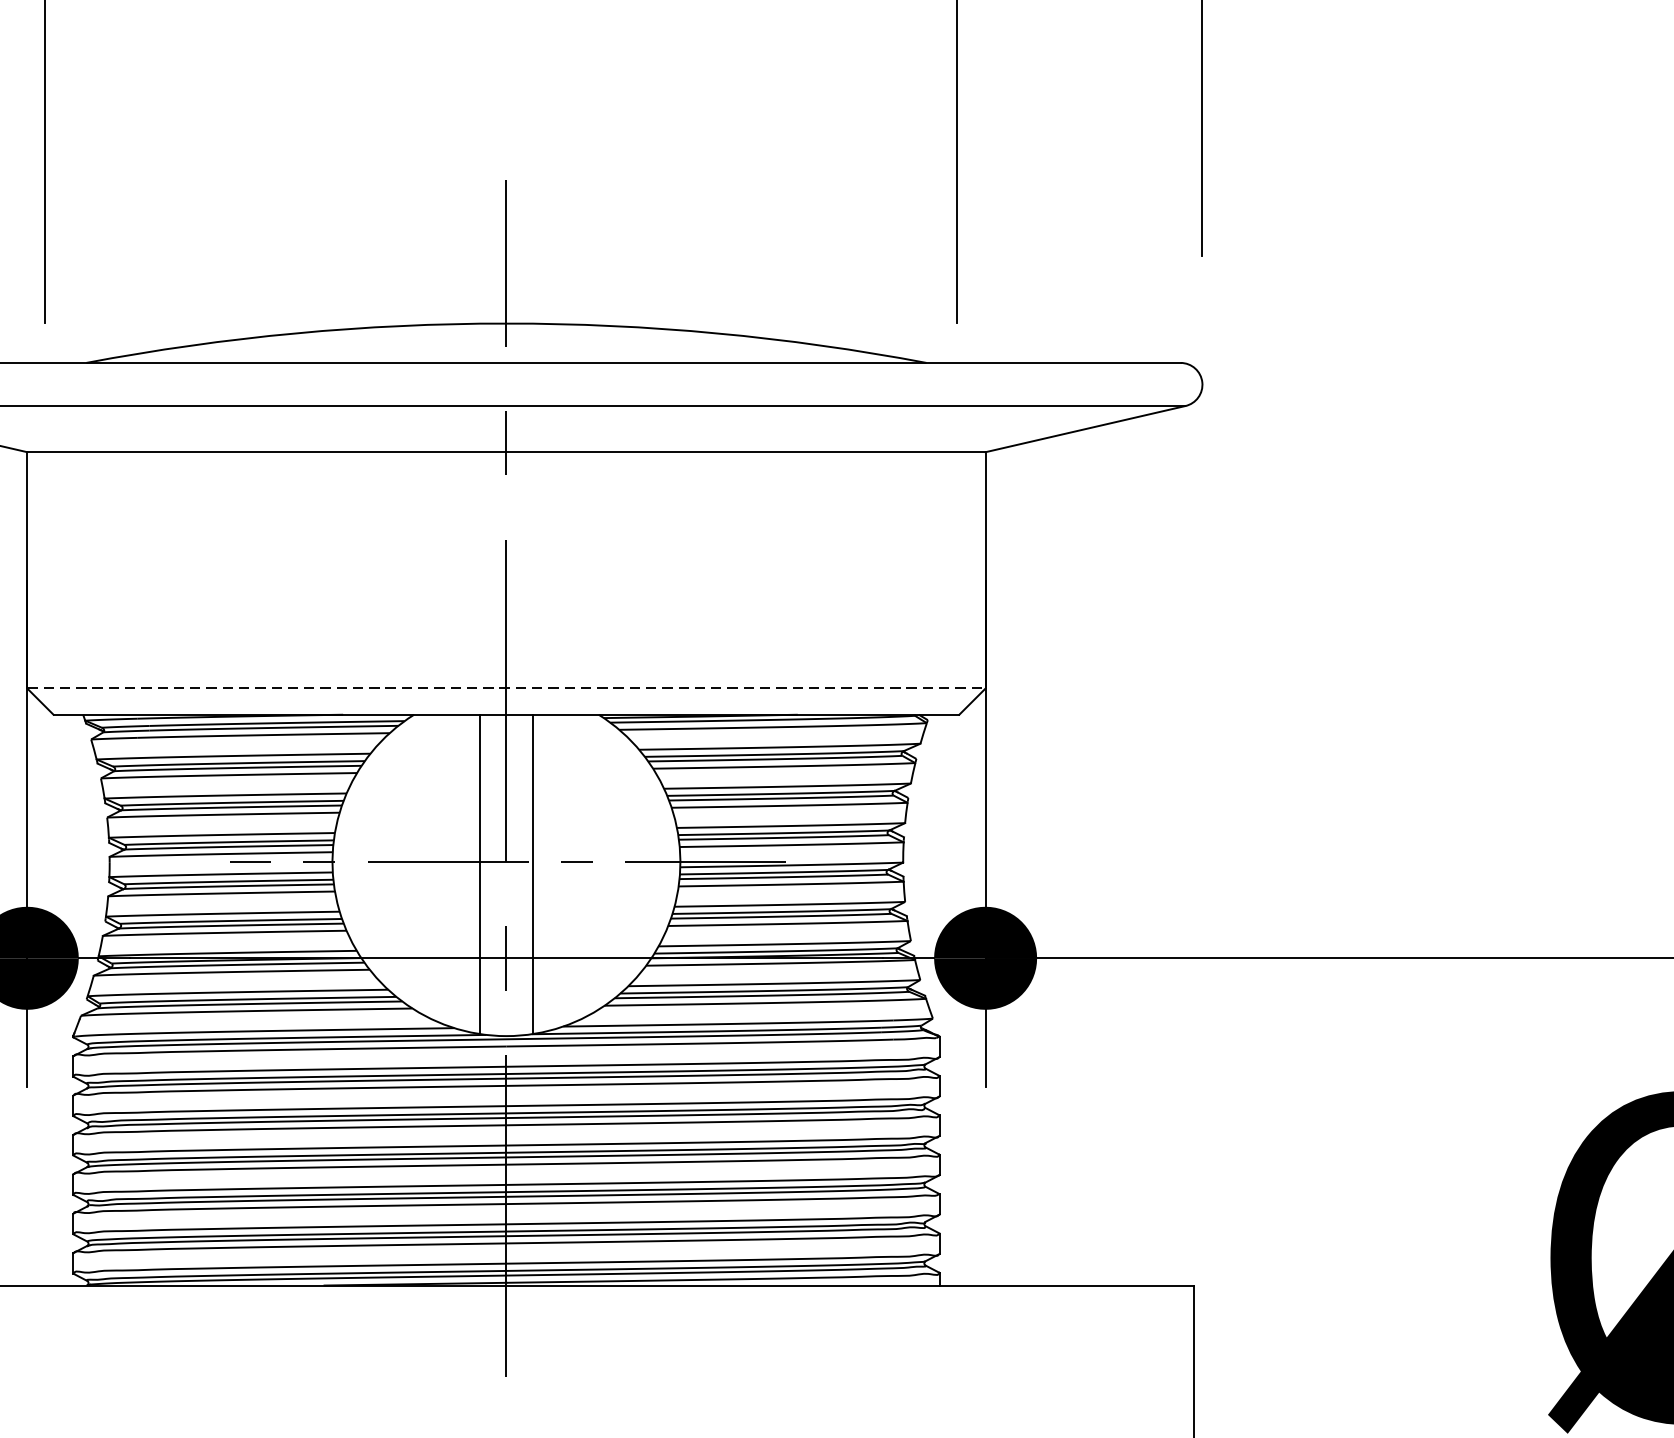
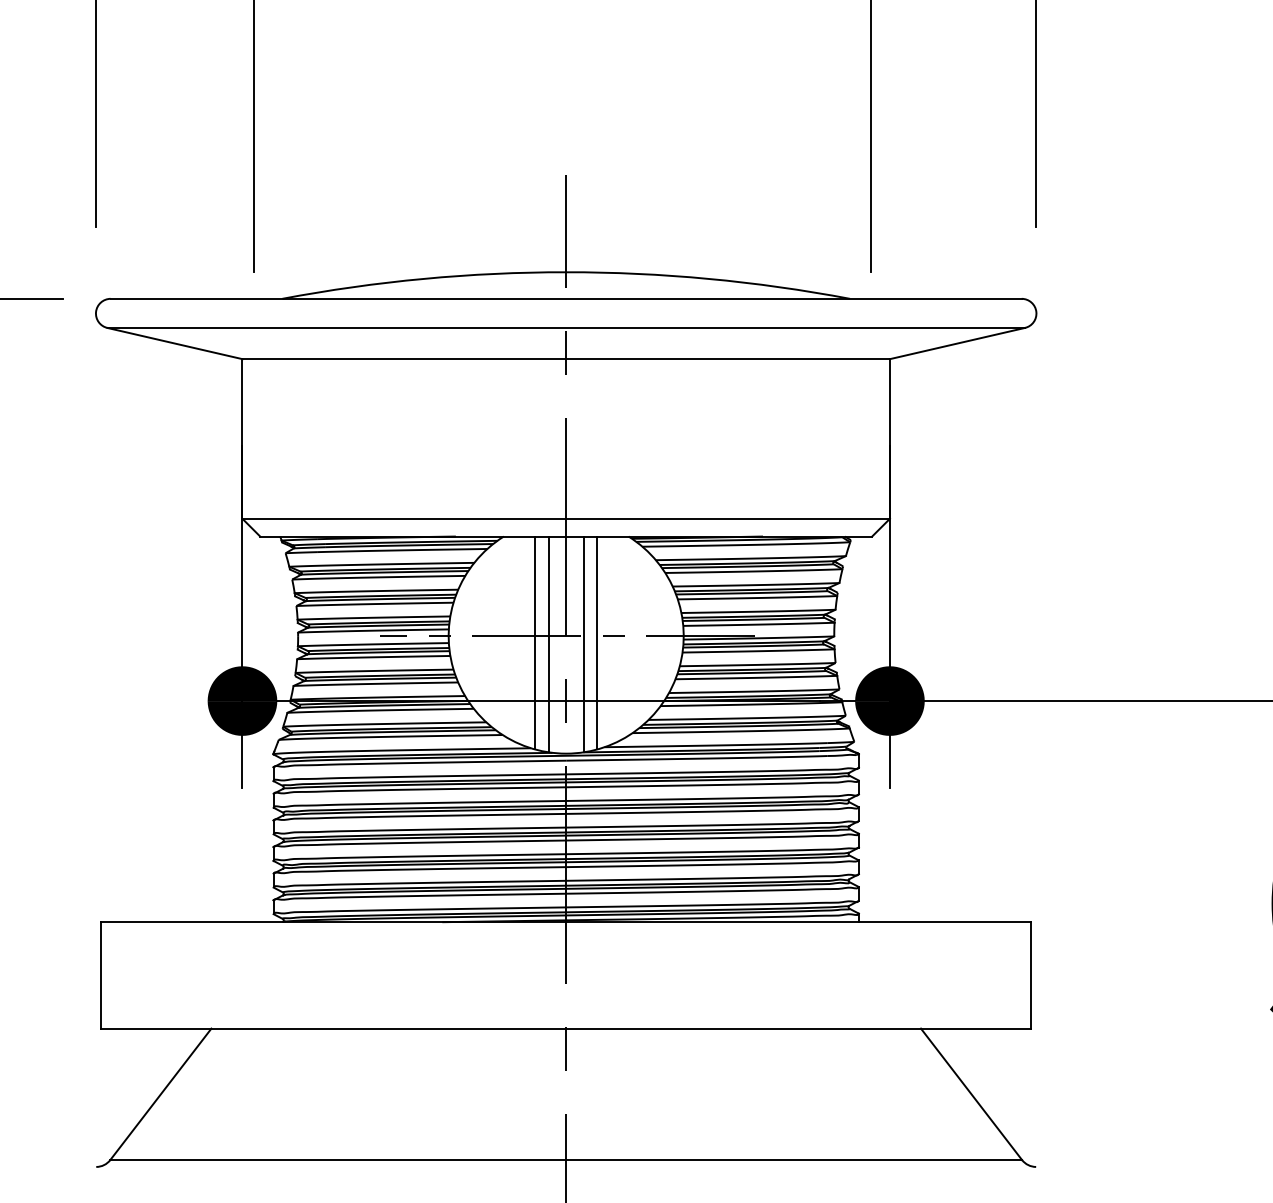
line: (506, 688) -> (566, 518), dashed -> solid
line: (460, 871) -> (535, 642), added
line: (552, 871) -> (597, 642), added

